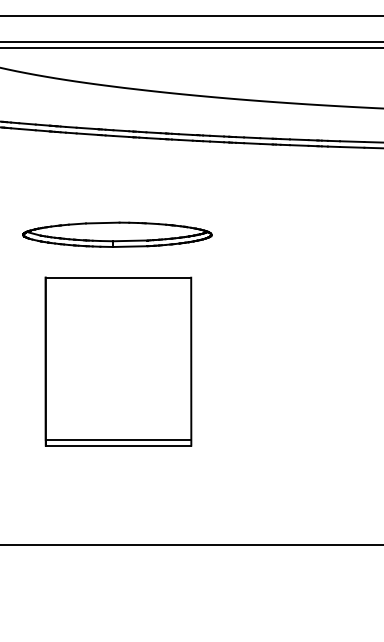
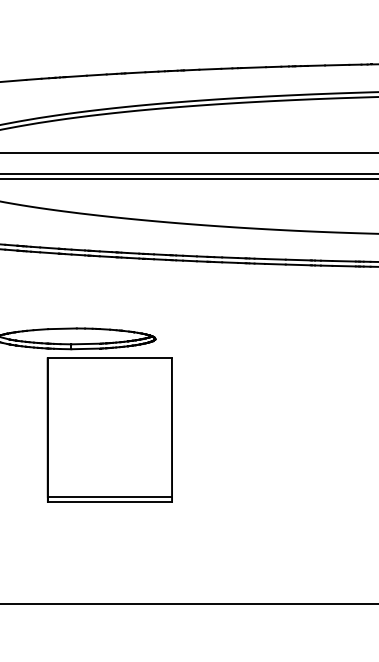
part: (118, 360) -> (109, 429), moved

